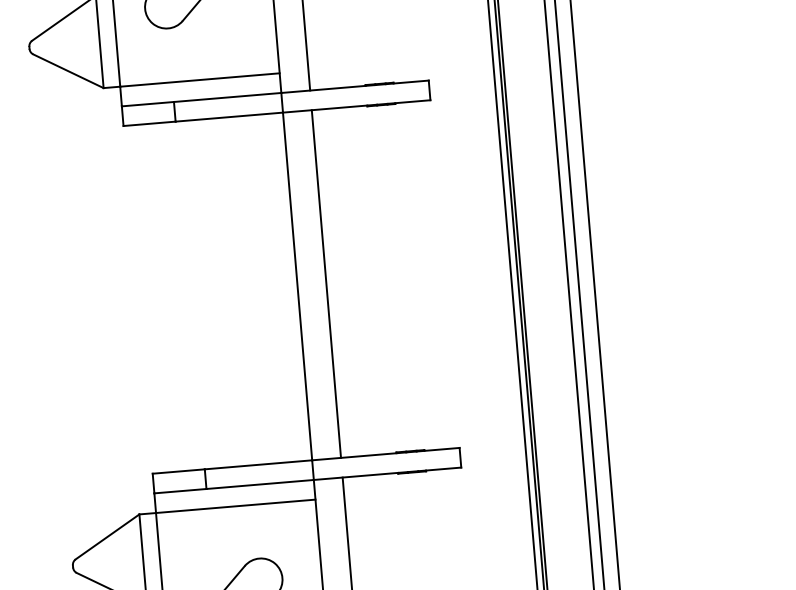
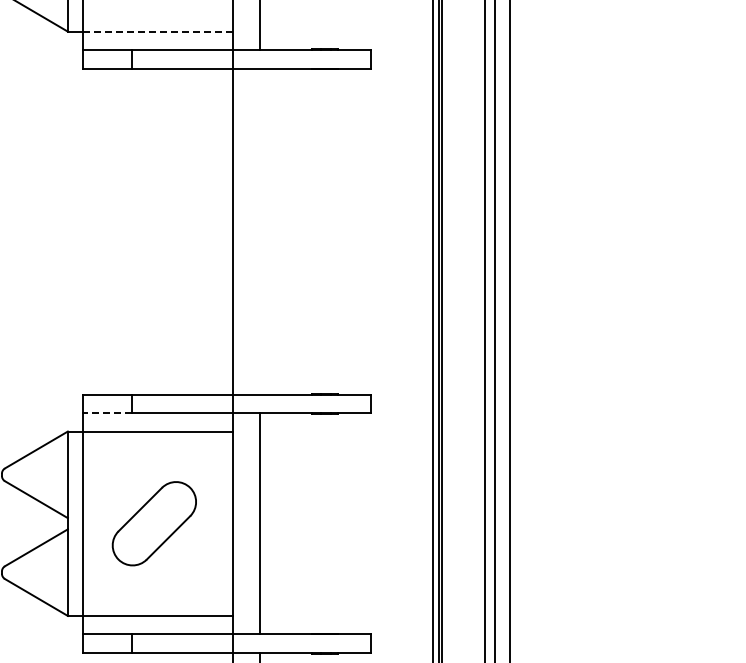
line: (200, 79) -> (158, 31), solid -> dashed
line: (326, 283) -> (260, 231), removed
line: (180, 491) -> (107, 413), solid -> dashed

